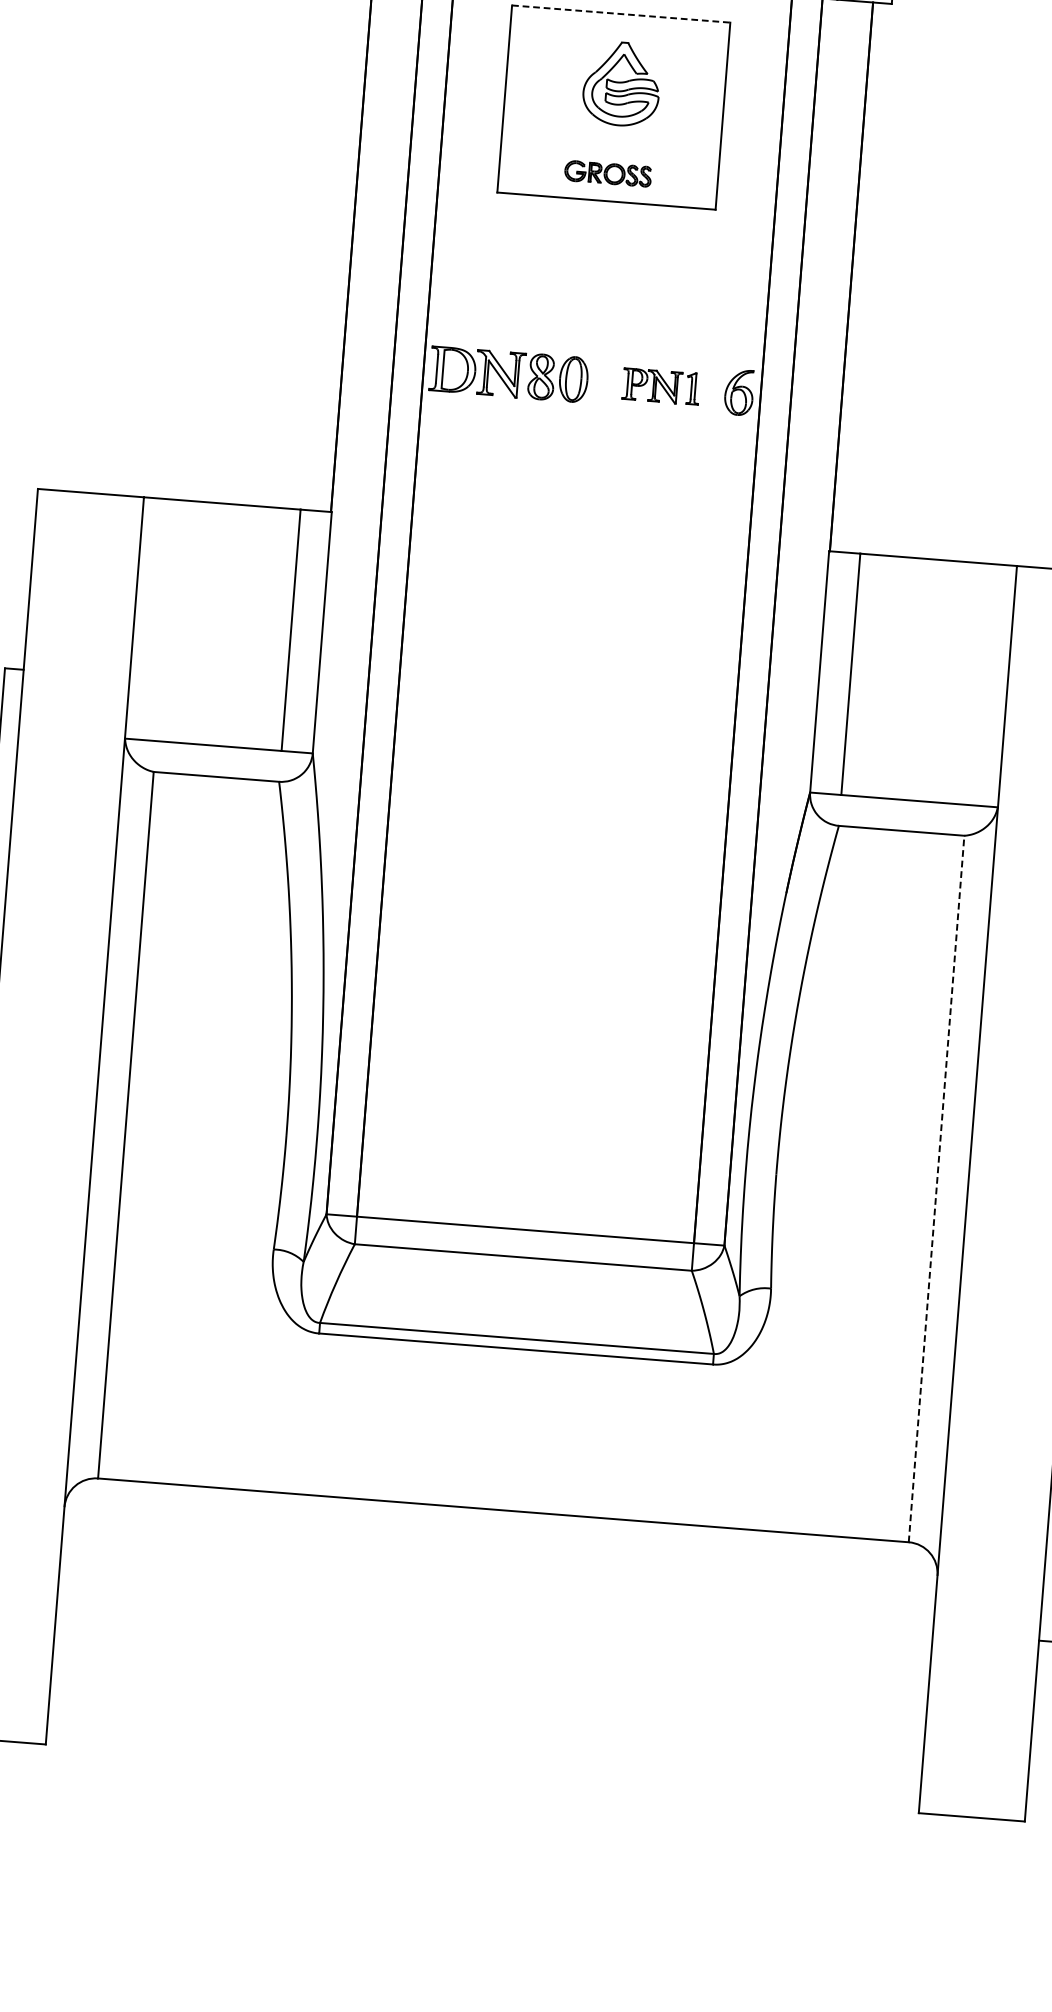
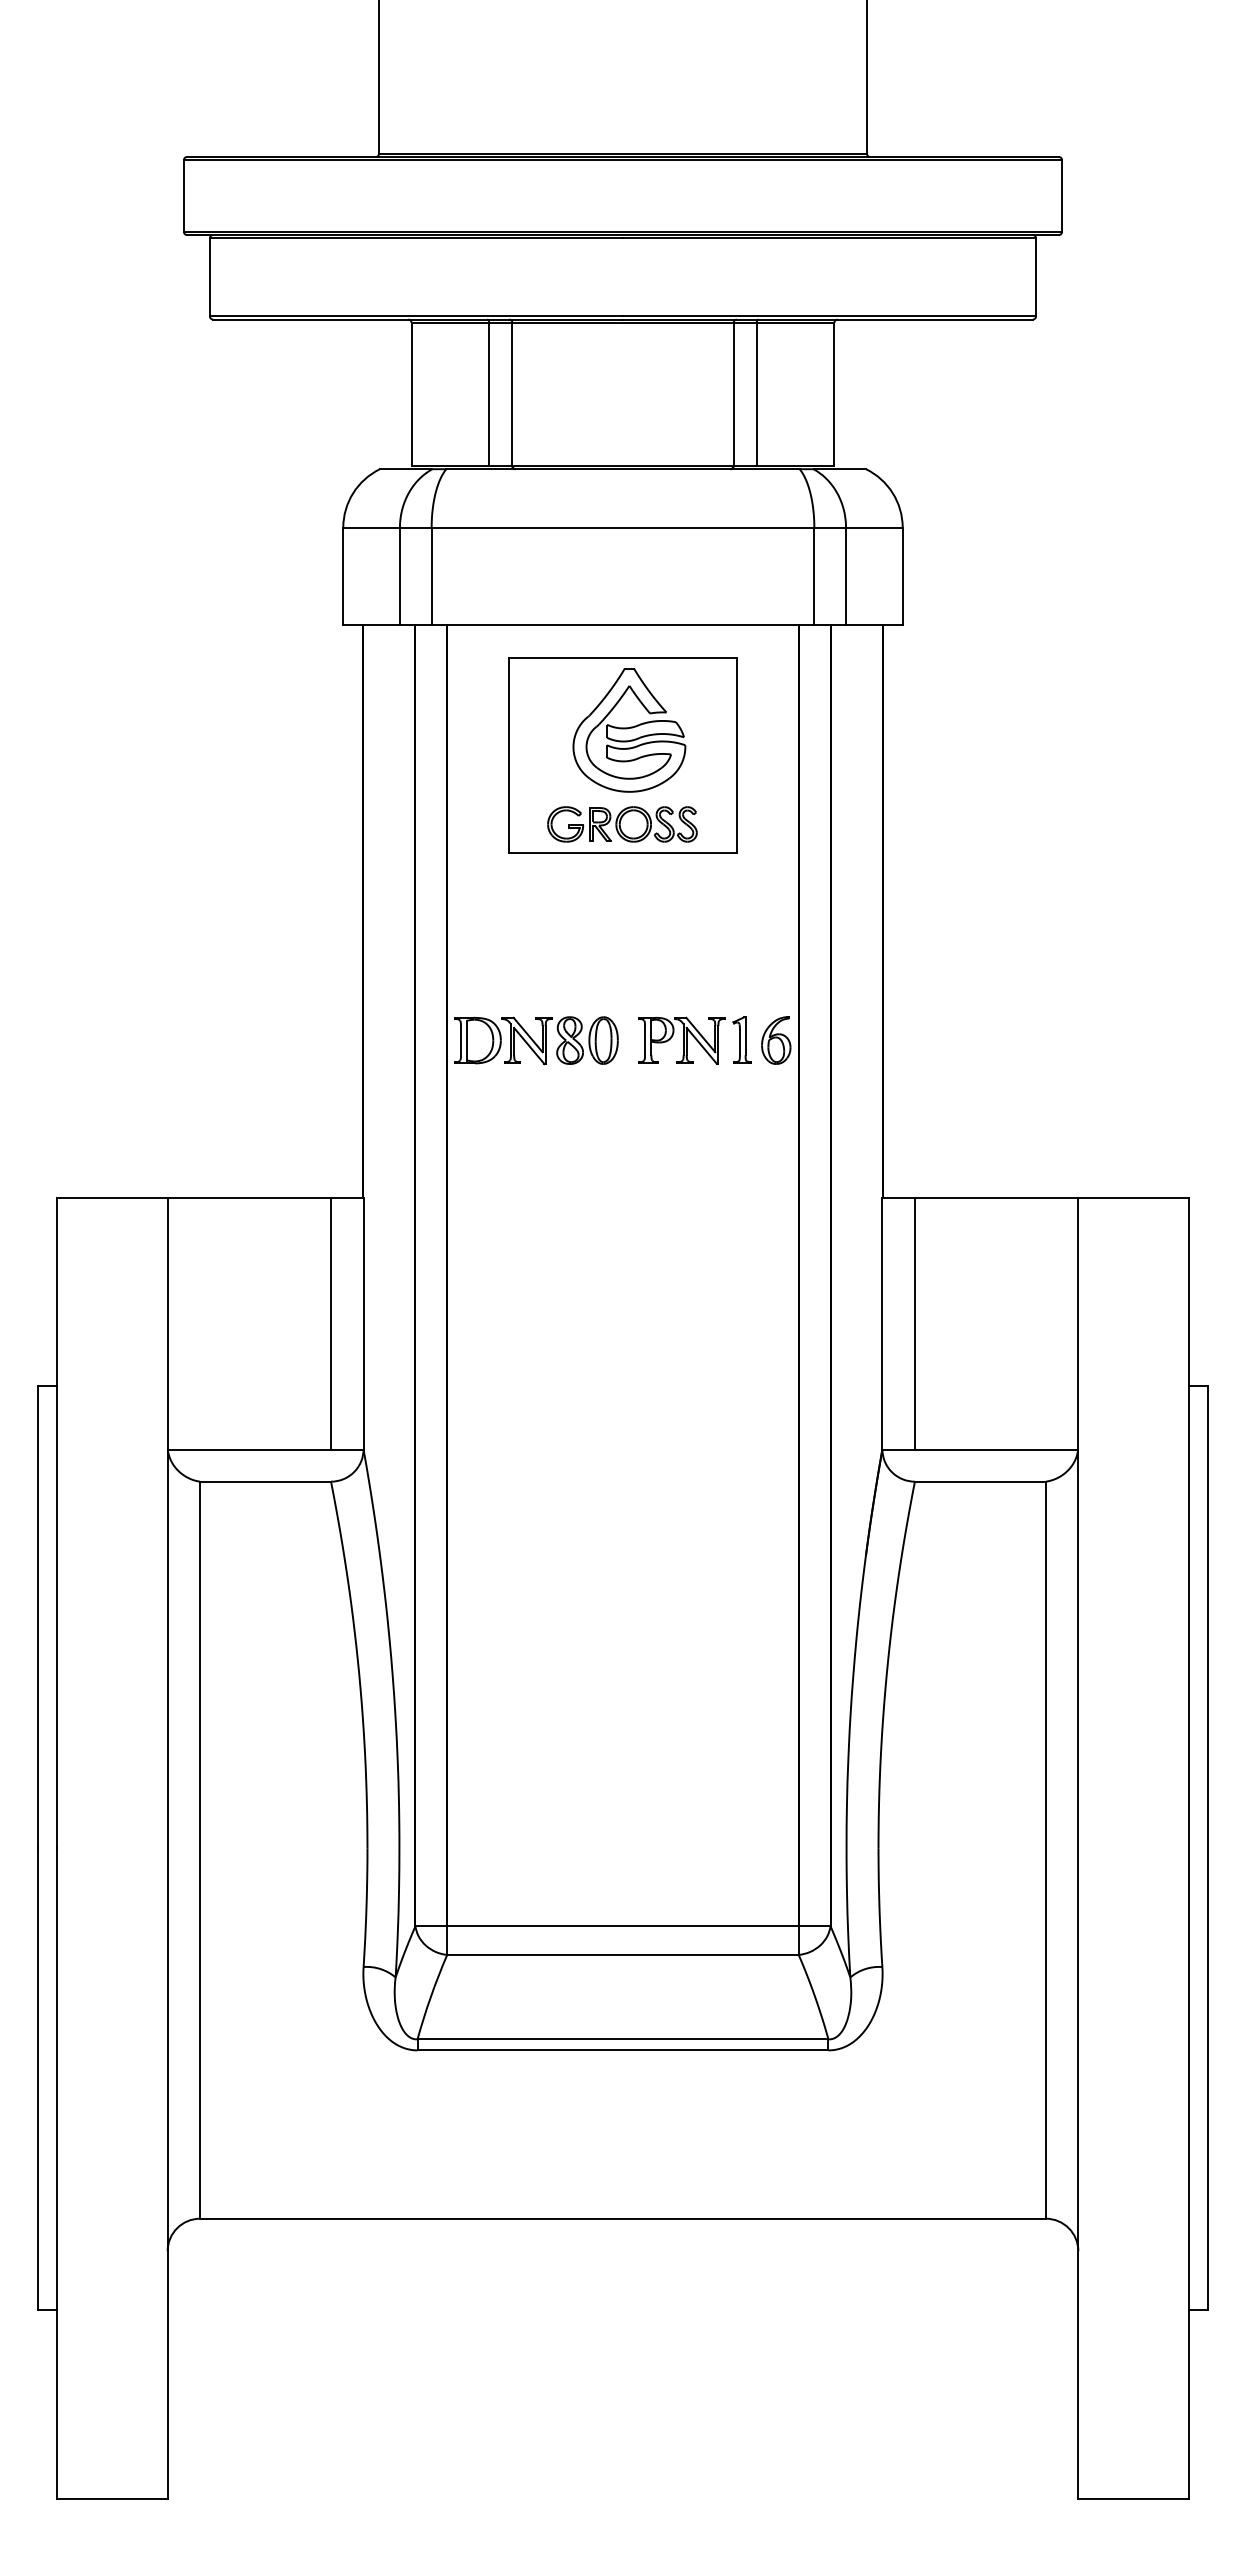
line: (621, 13) -> (623, 657), dashed -> solid
part: (621, 84) -> (629, 730), size x1.43
part: (608, 173) -> (622, 824), size x1.67
part: (660, 386) -> (694, 1040), size x1.43
line: (936, 1189) -> (1045, 1850), dashed -> solid

